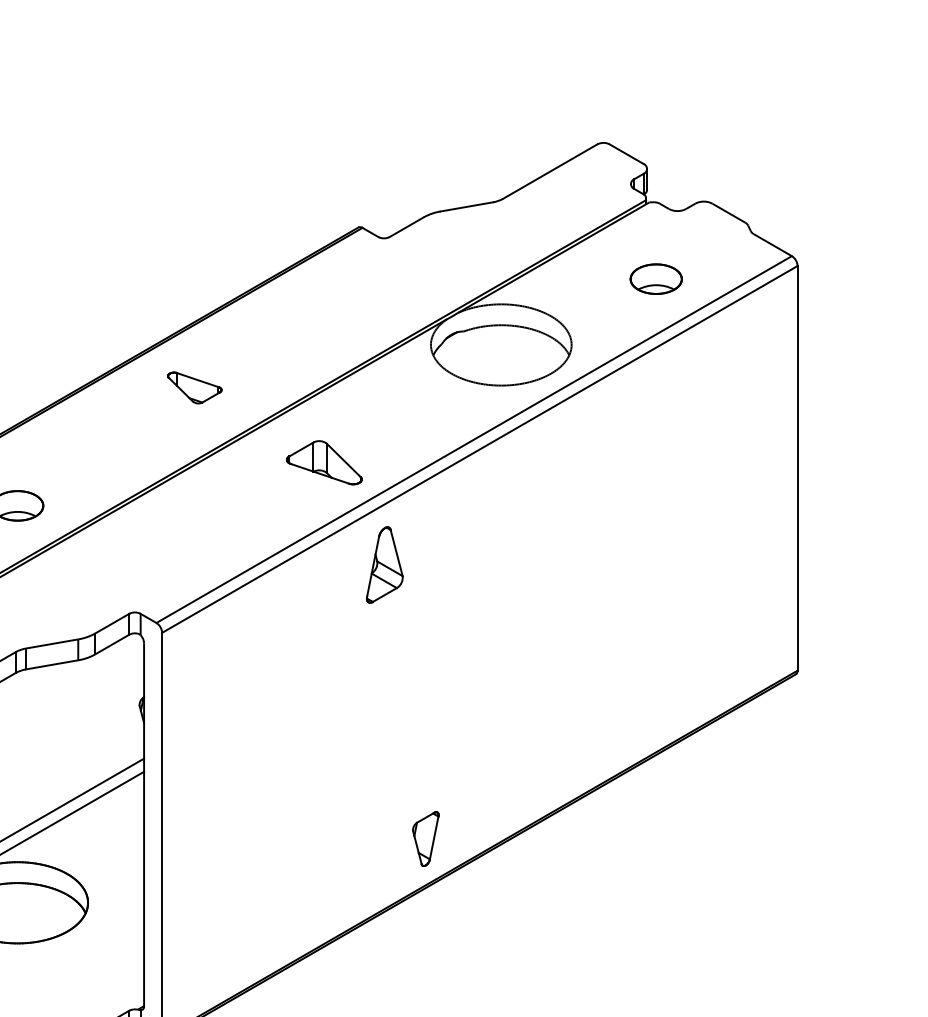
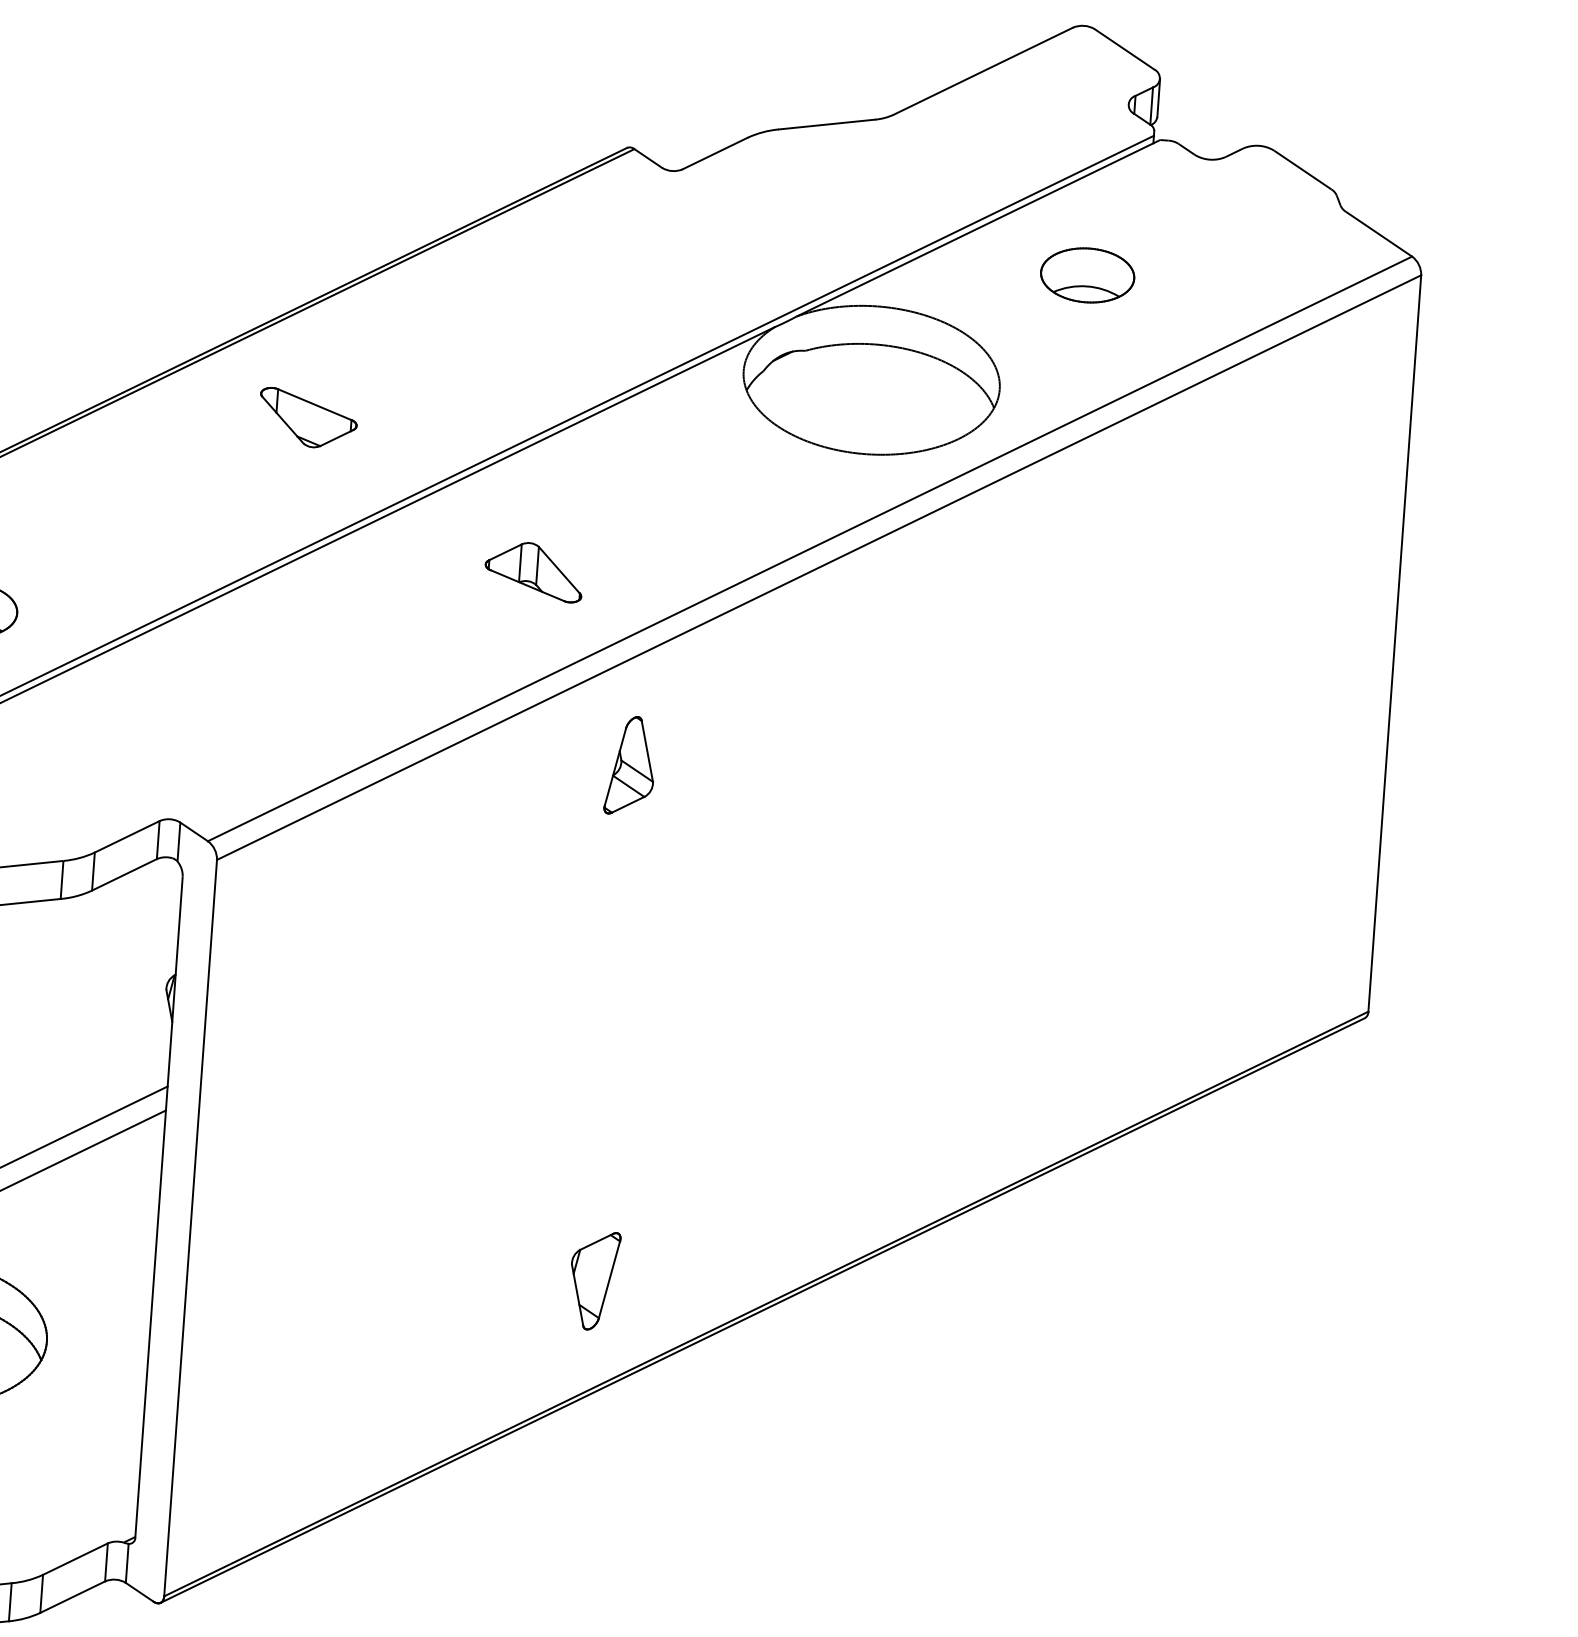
part: (655, 278) -> (1086, 274), moved
part: (323, 462) -> (532, 570), size x0.71
part: (384, 565) -> (630, 766), size x0.71
part: (425, 838) -> (593, 1279), moved

